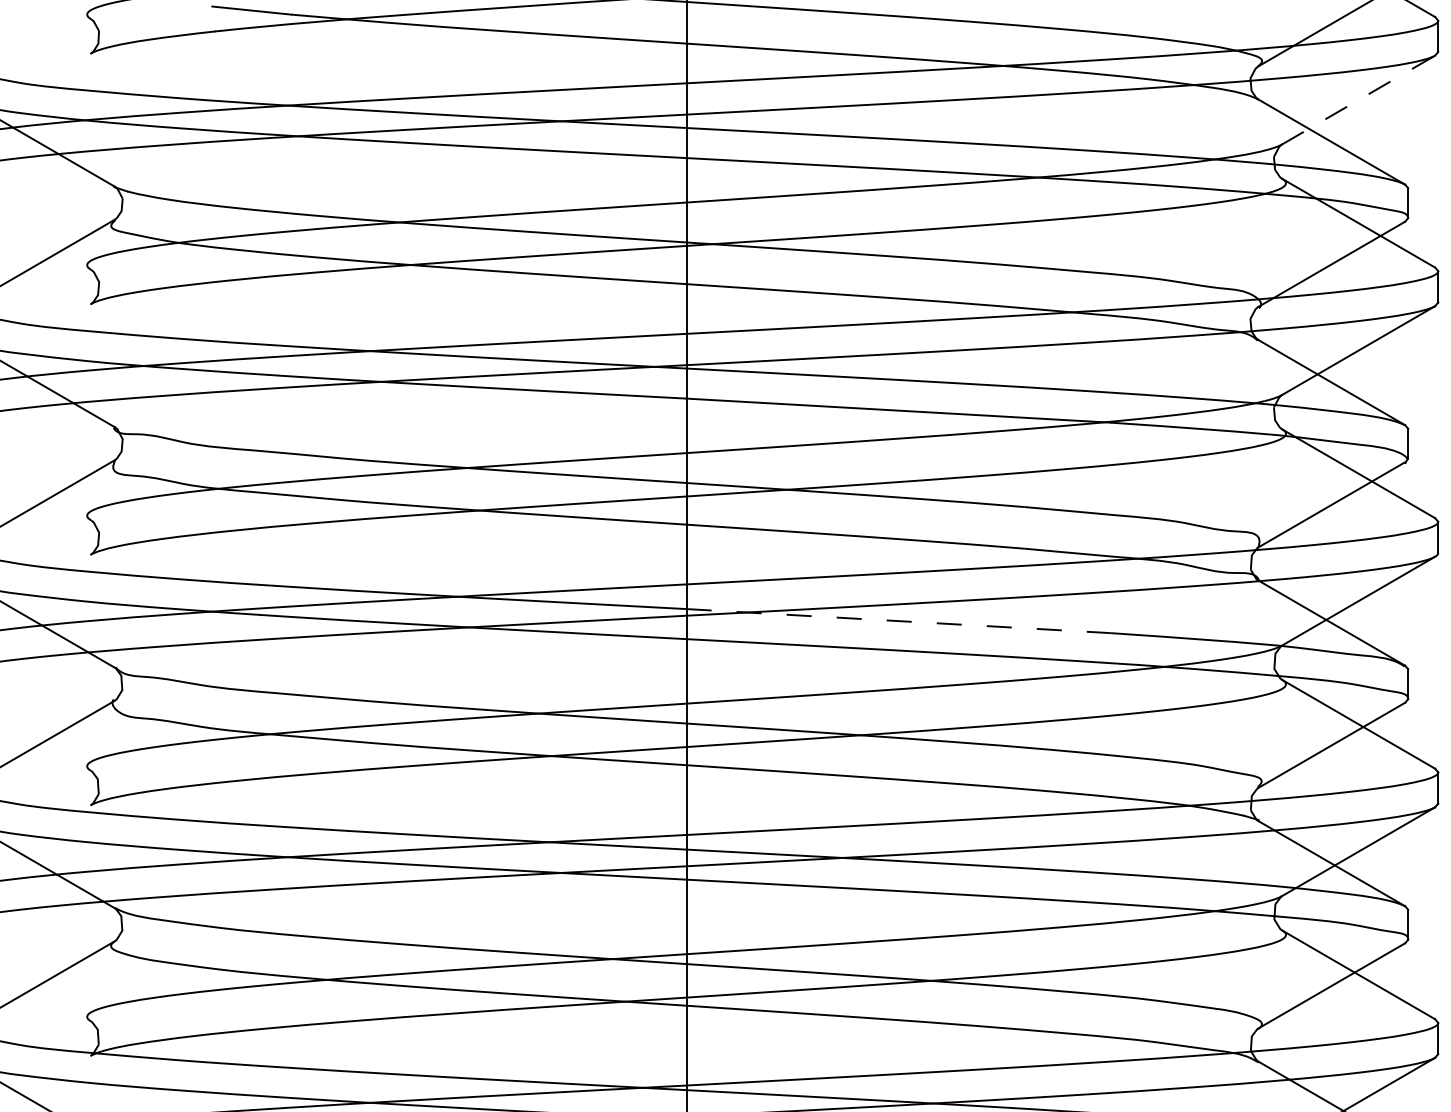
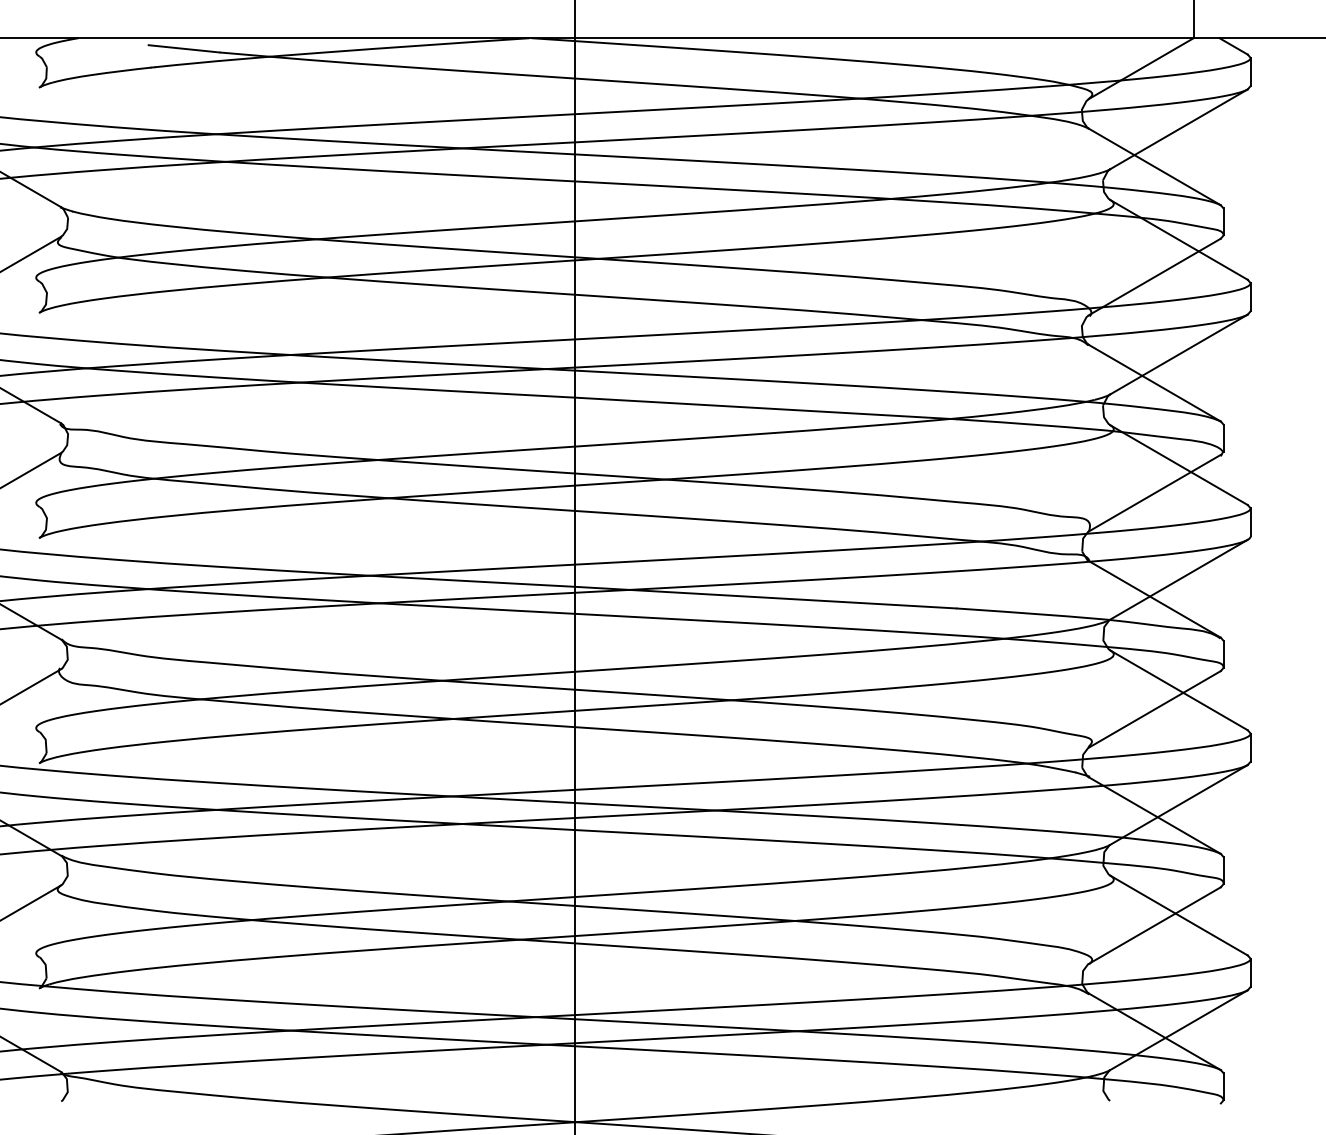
line: (1359, 100) -> (1179, 129), dashed -> solid
line: (898, 620) -> (765, 597), dashed -> solid

